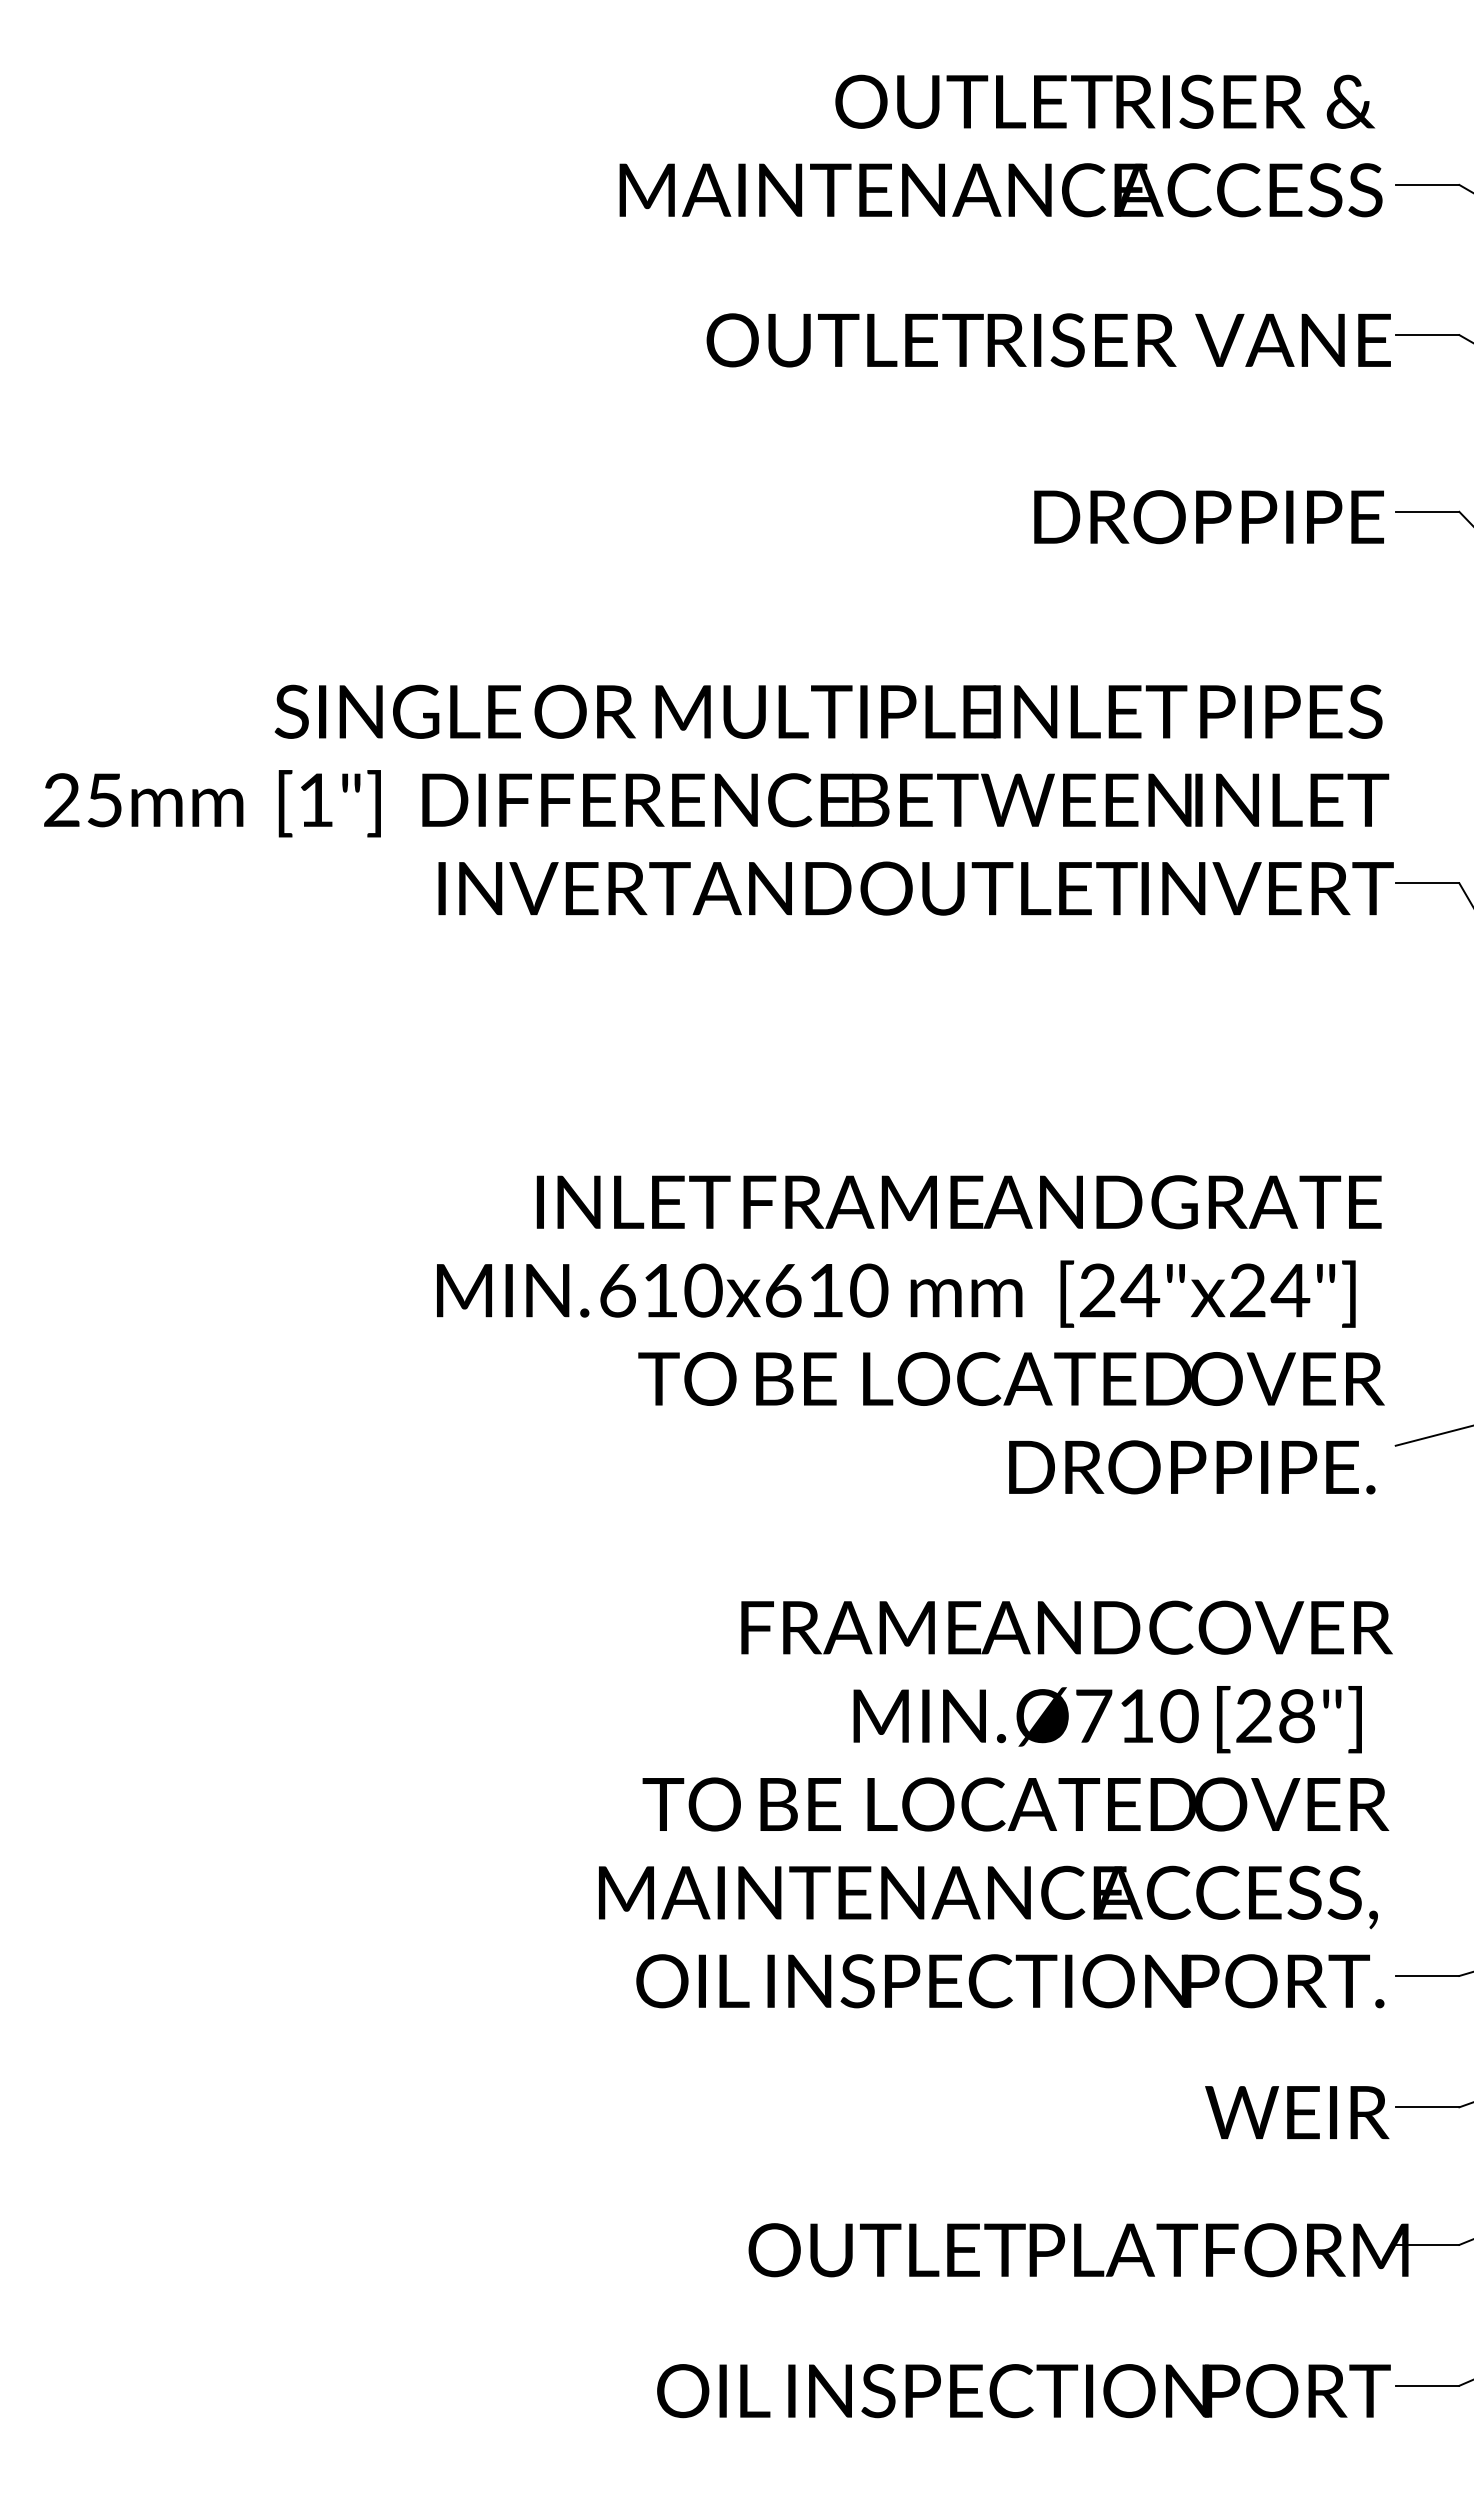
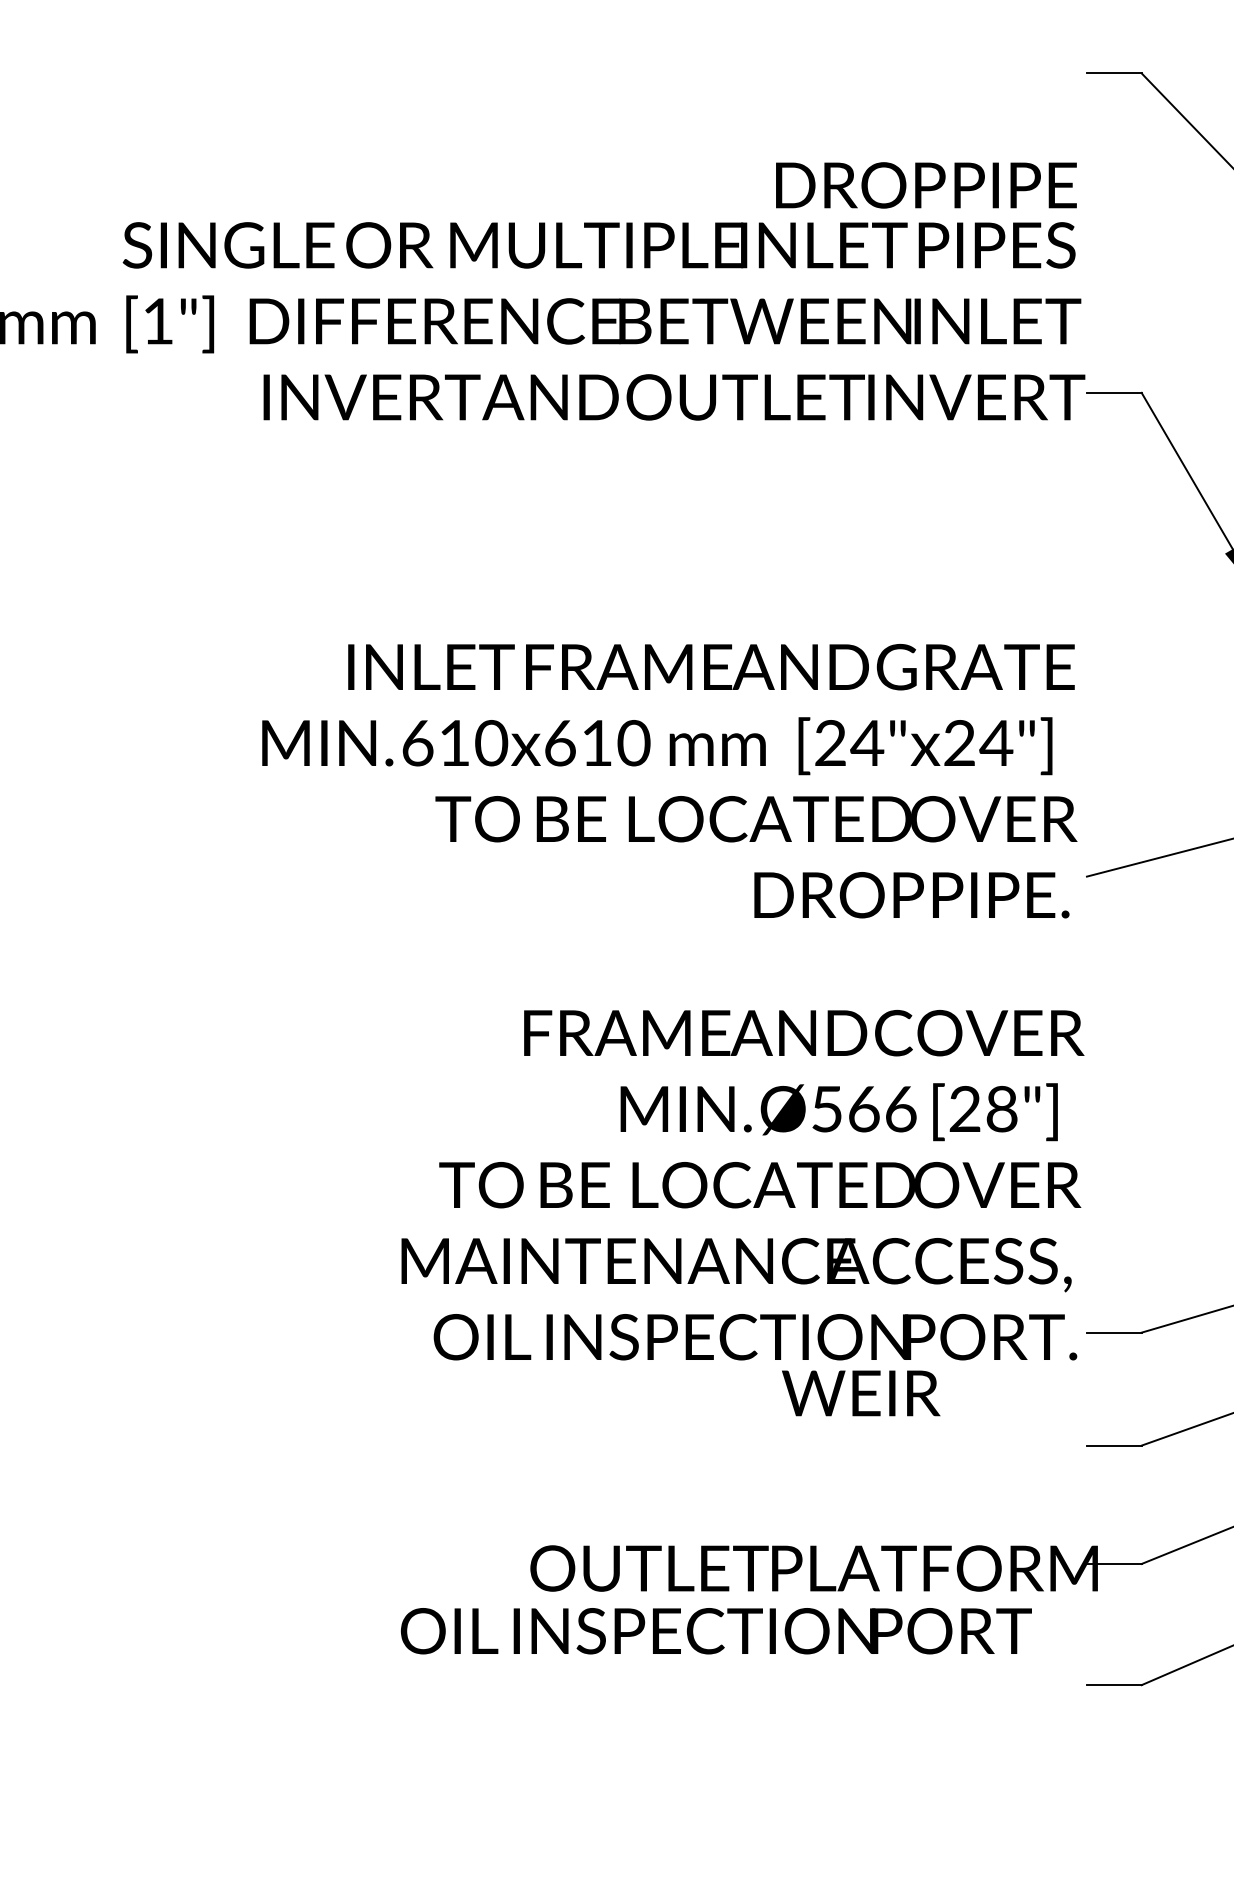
text: (1208, 517) -> (925, 185), moved
text: (1137, 1716) -> (864, 1109), Ø710 -> Ø566
text: (1297, 2112) -> (861, 1393), moved
text: (1023, 2391) -> (716, 1631), moved

